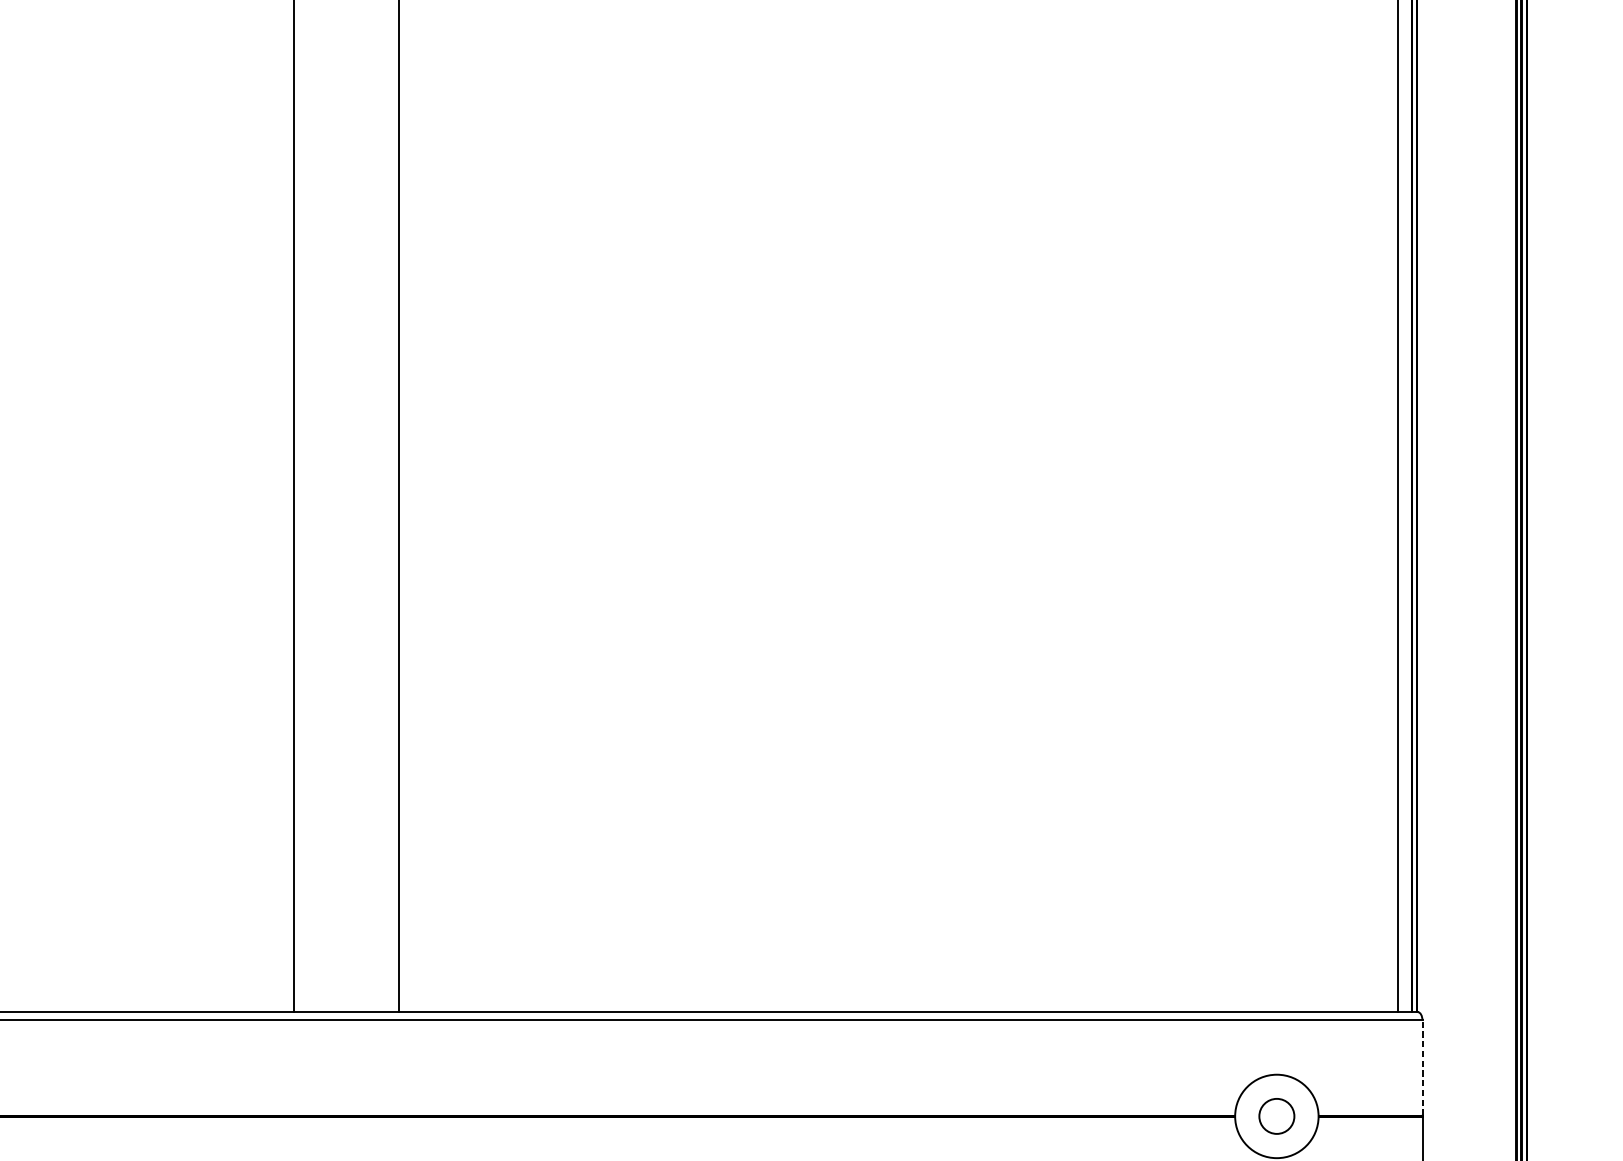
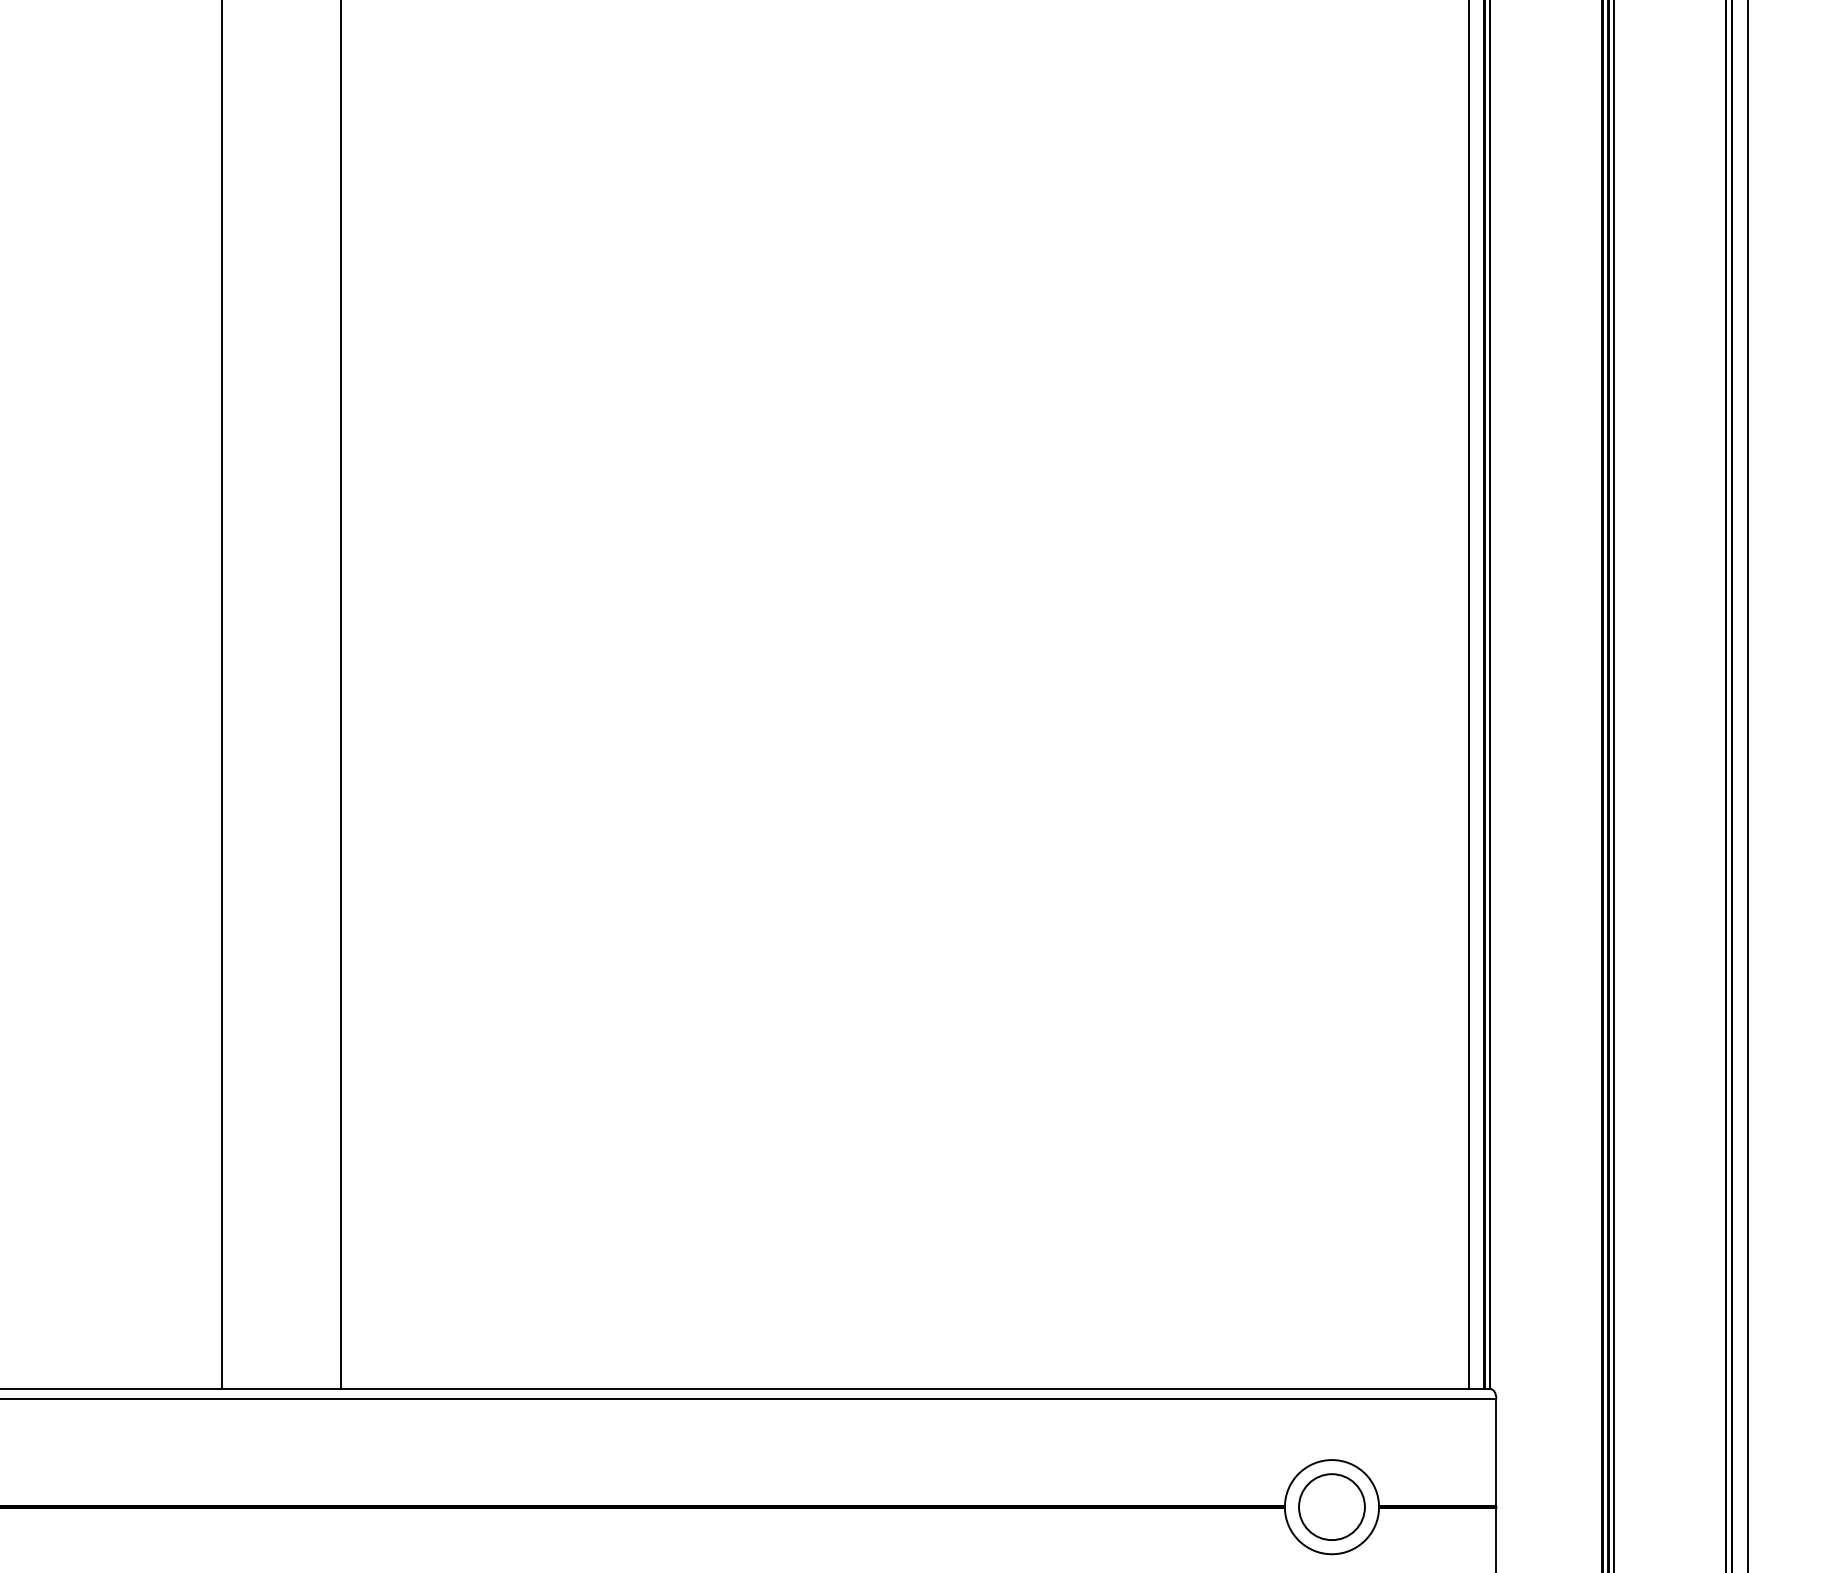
line: (1422, 1068) -> (1496, 1452), dashed -> solid
circle: (1276, 1115) -> (1331, 1506), size x1.67

